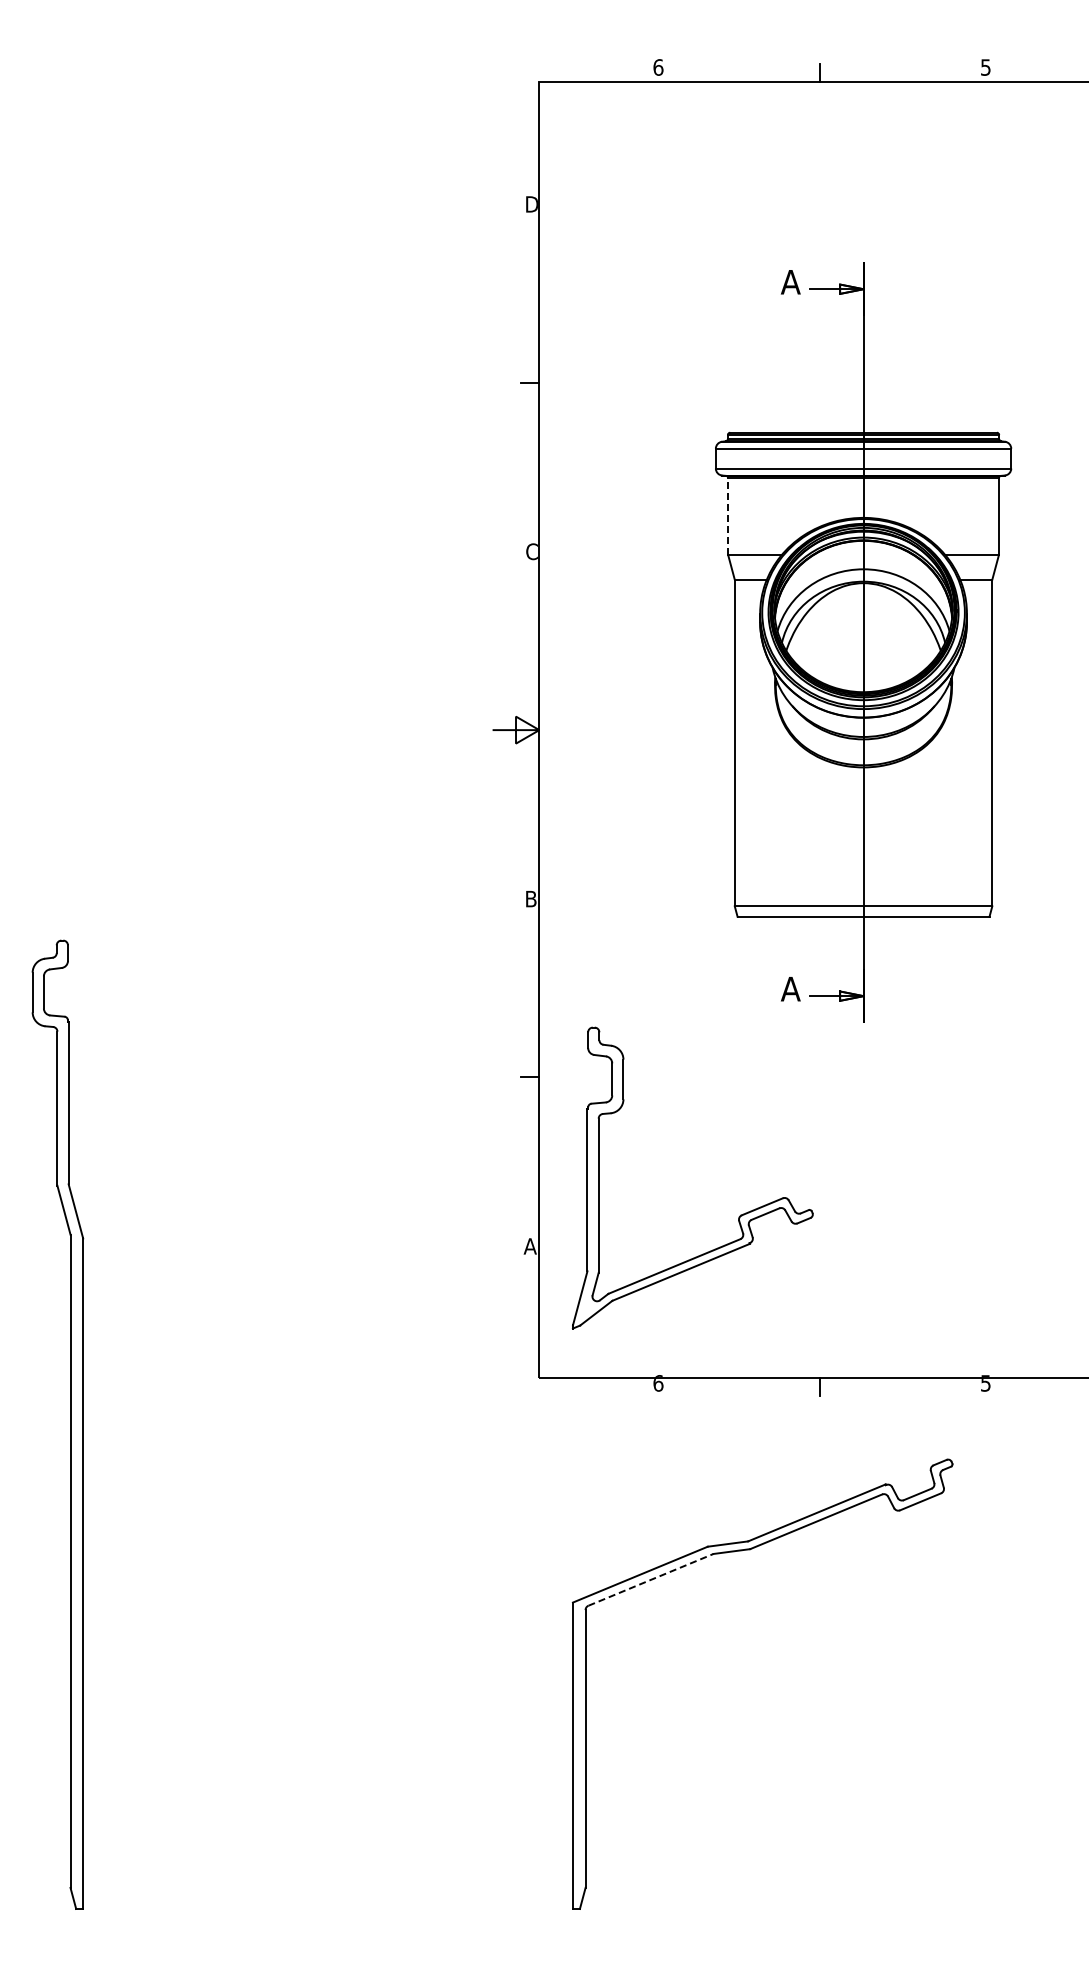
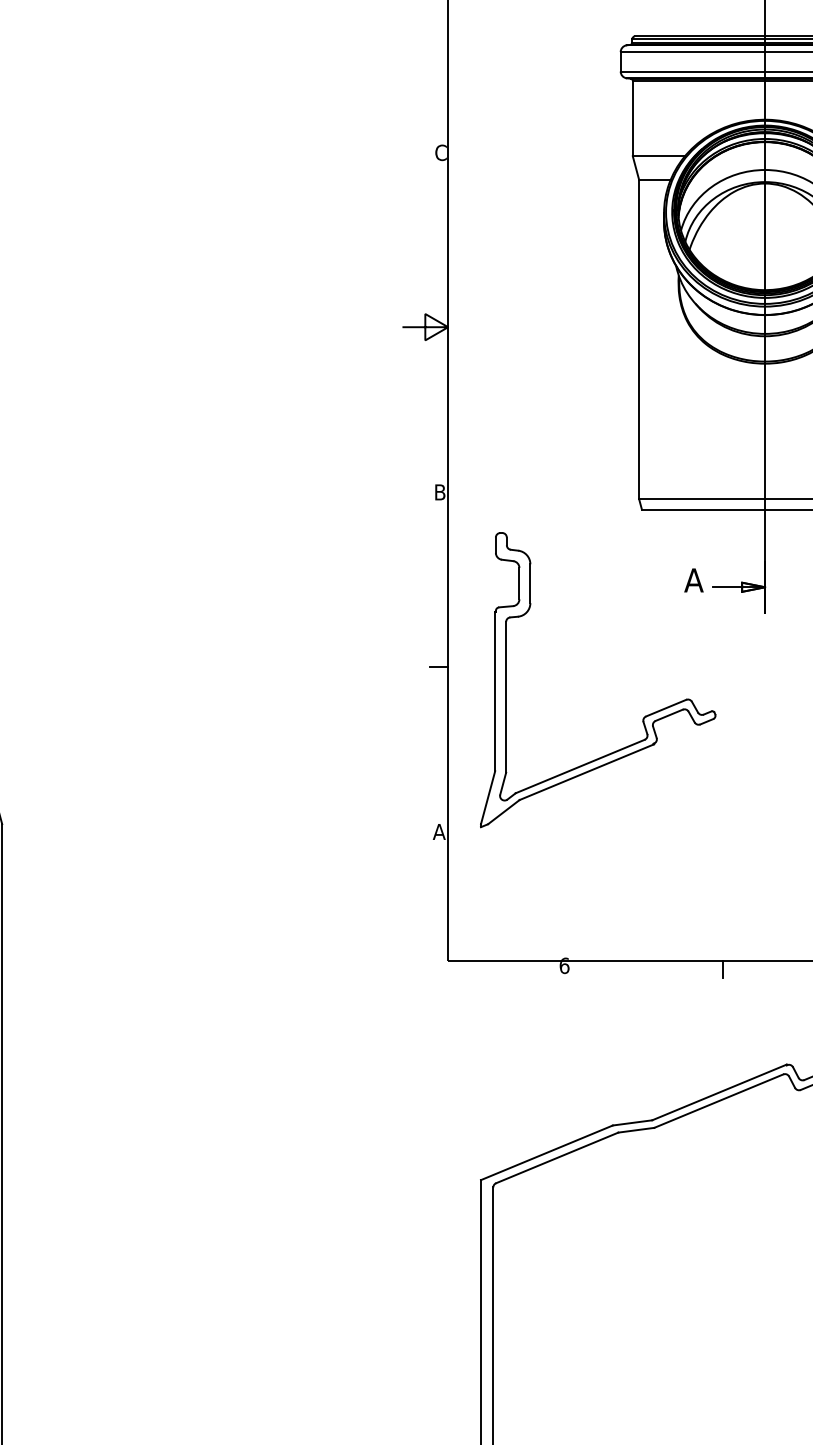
line: (728, 516) -> (633, 118), dashed -> solid
part: (739, 1215) -> (643, 716), moved
line: (650, 1579) -> (556, 1157), dashed -> solid

